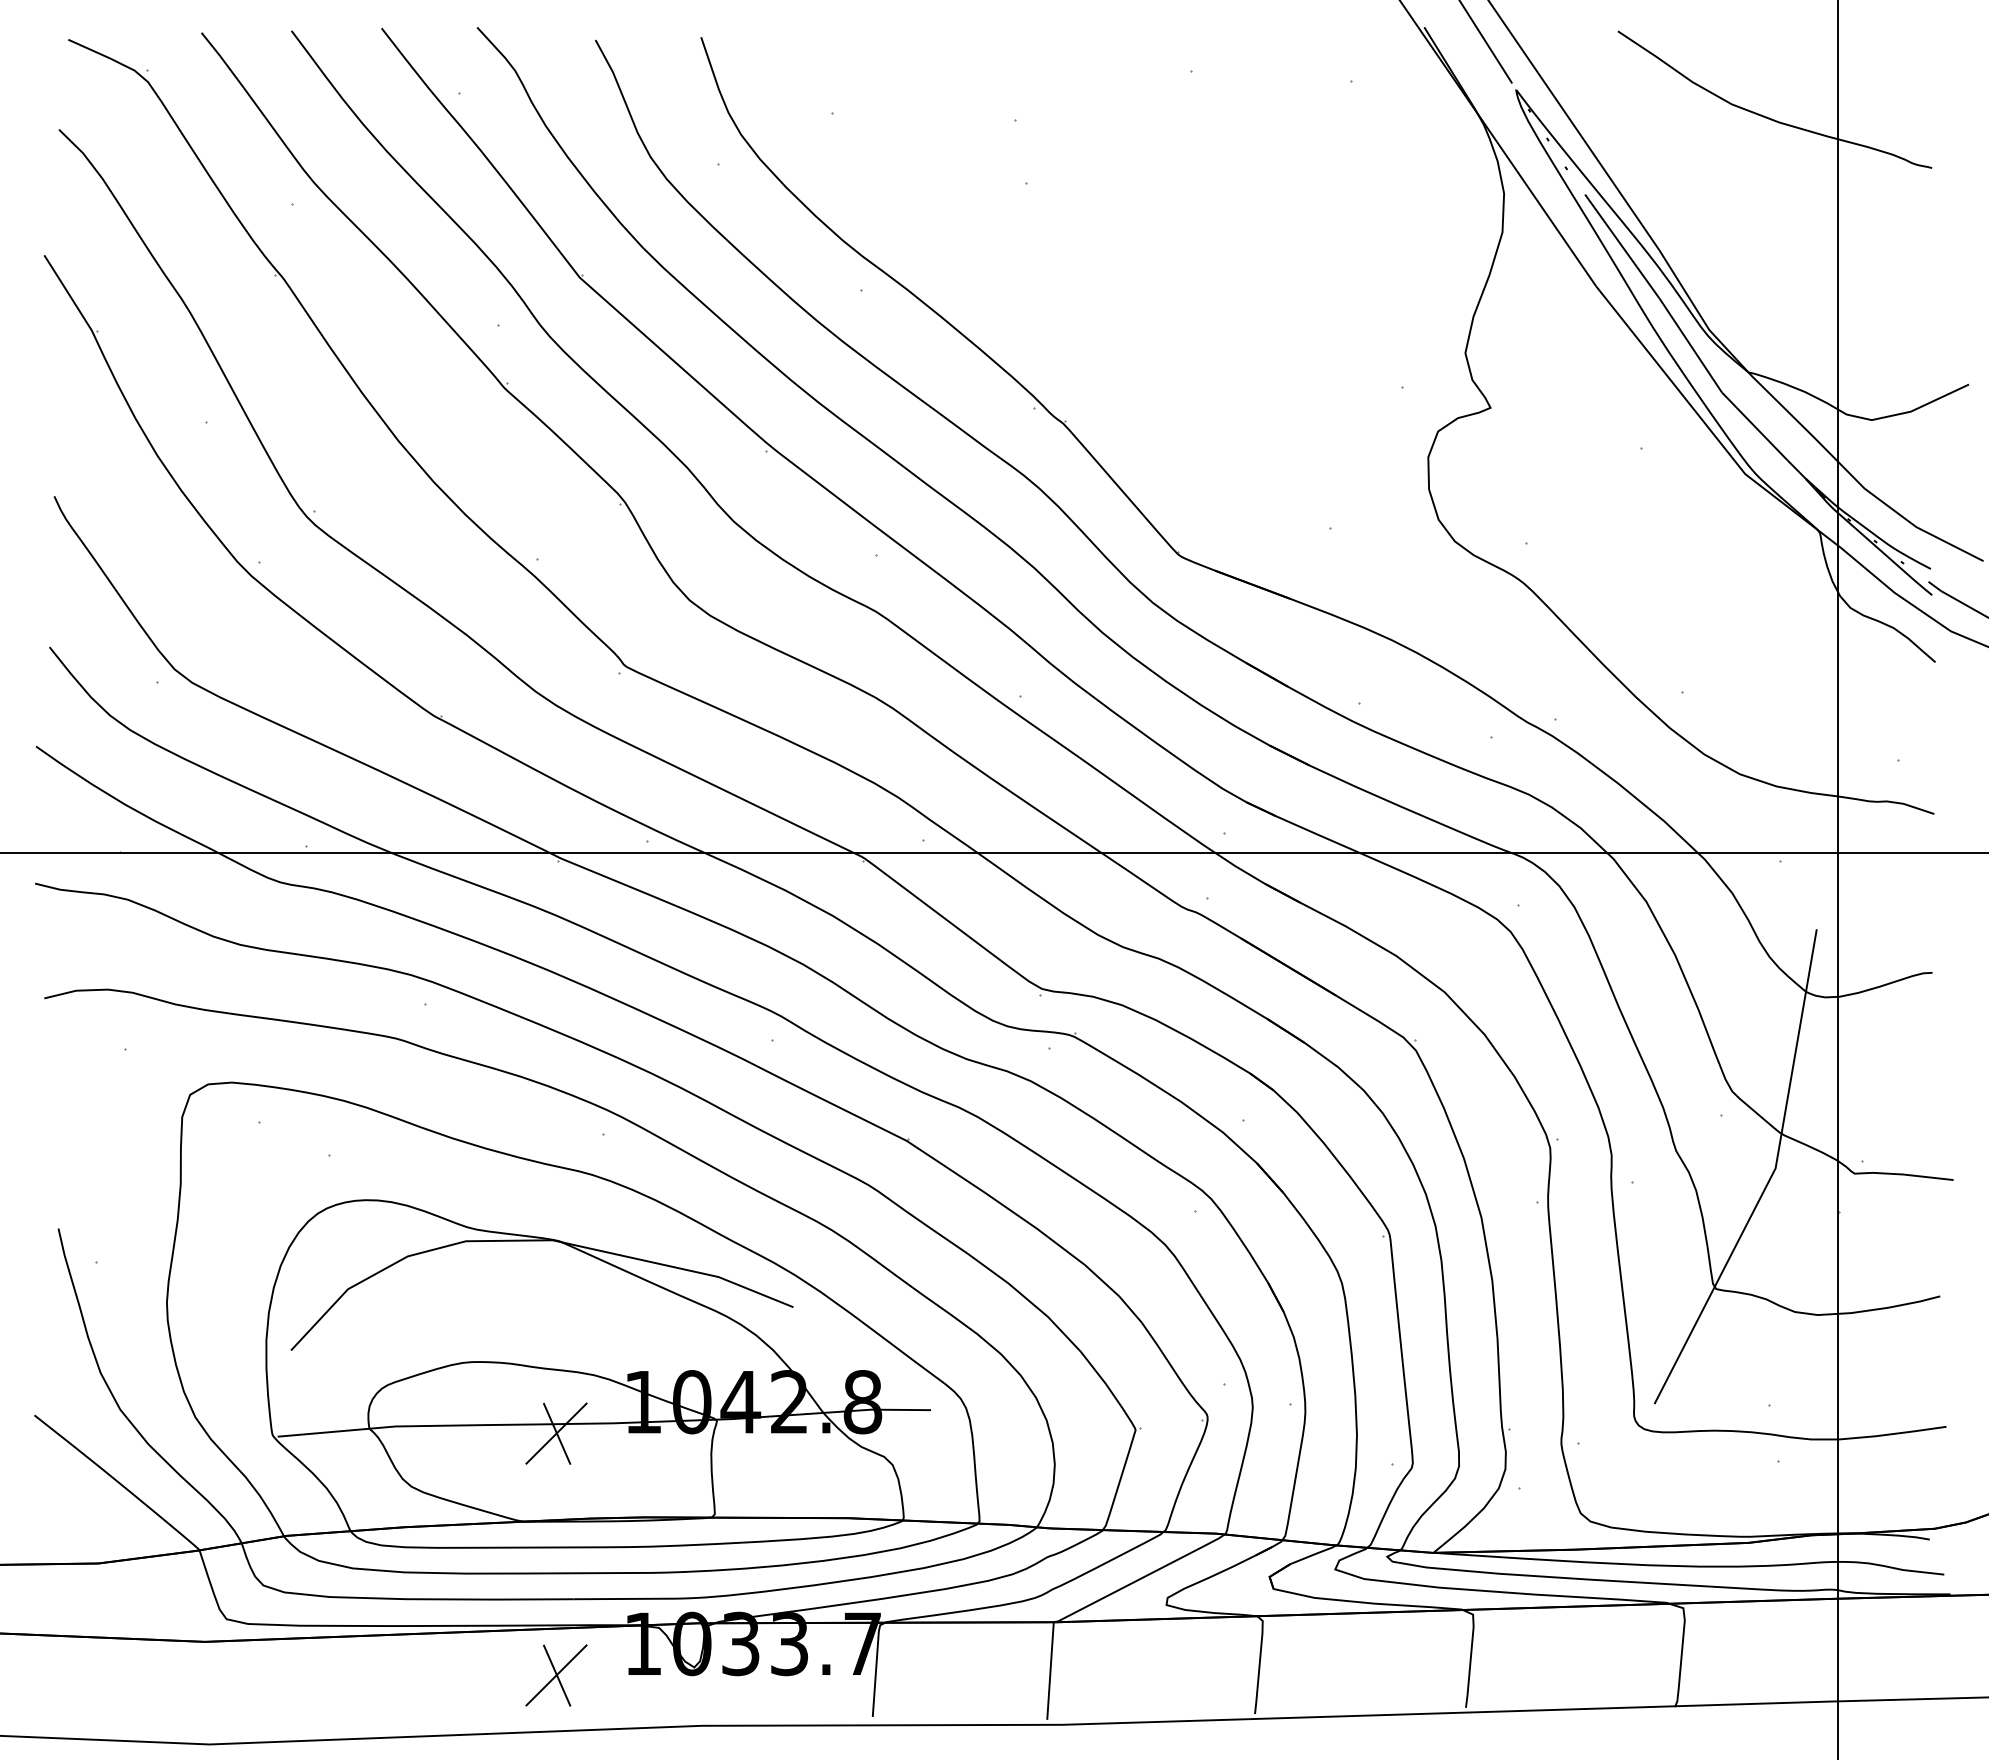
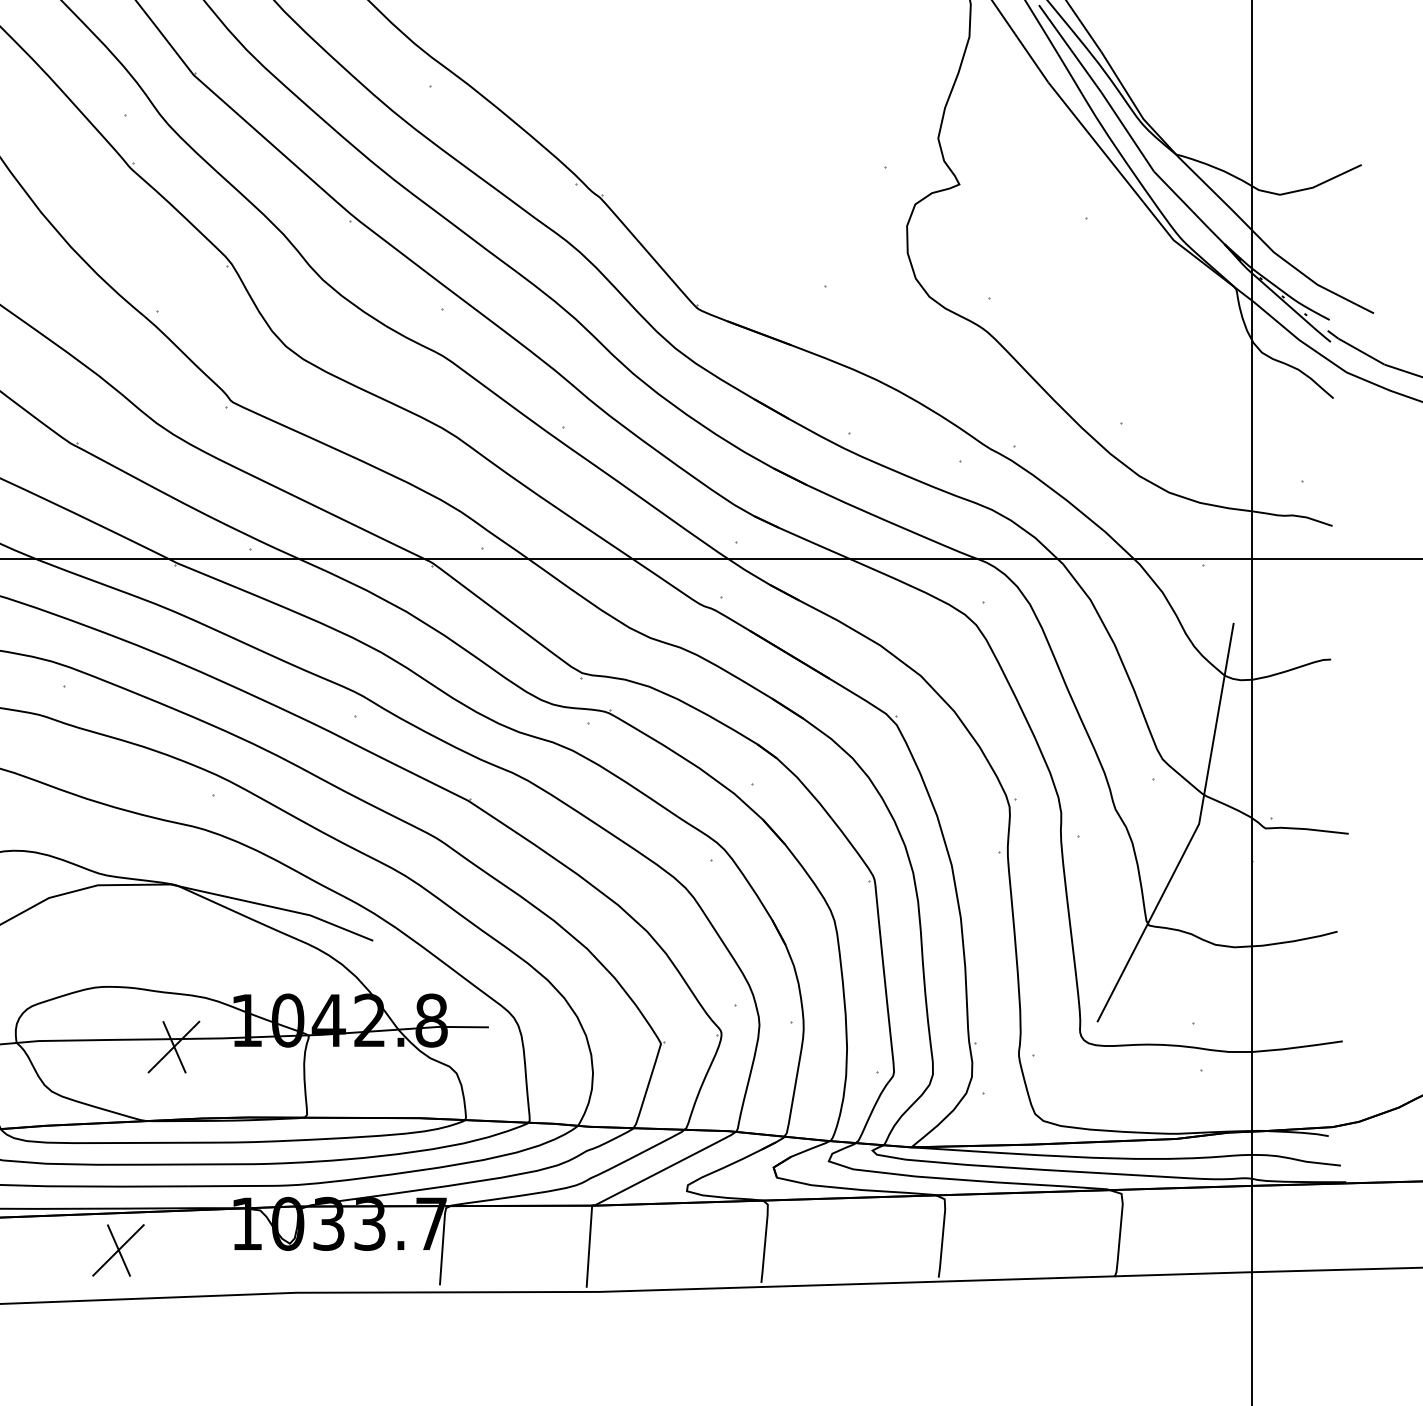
part: (556, 1675) -> (118, 1250), moved

